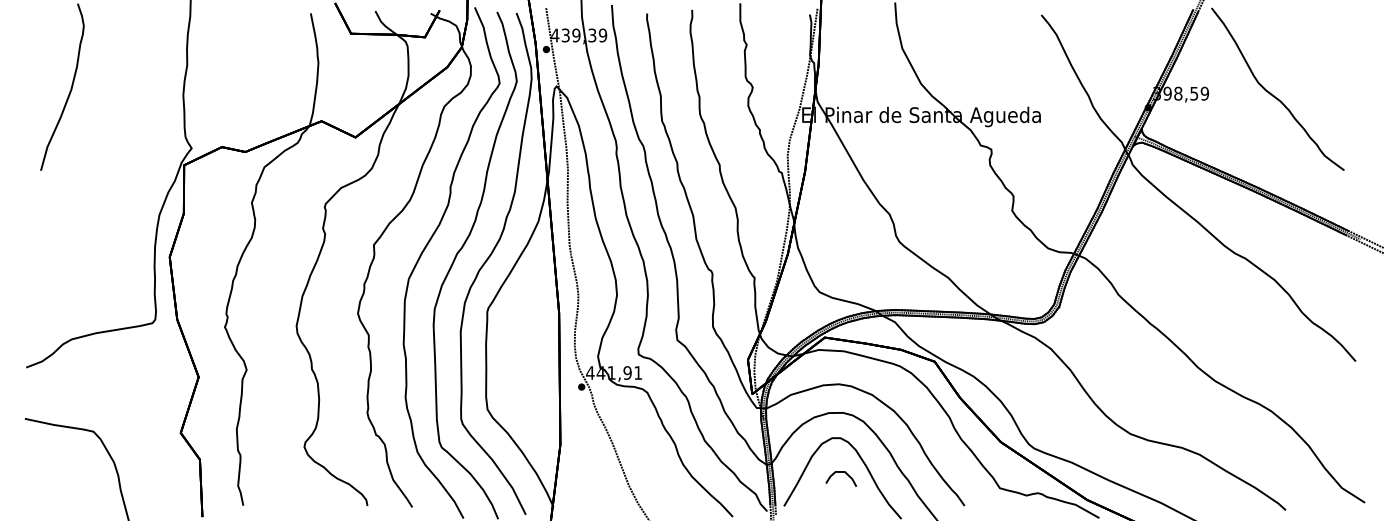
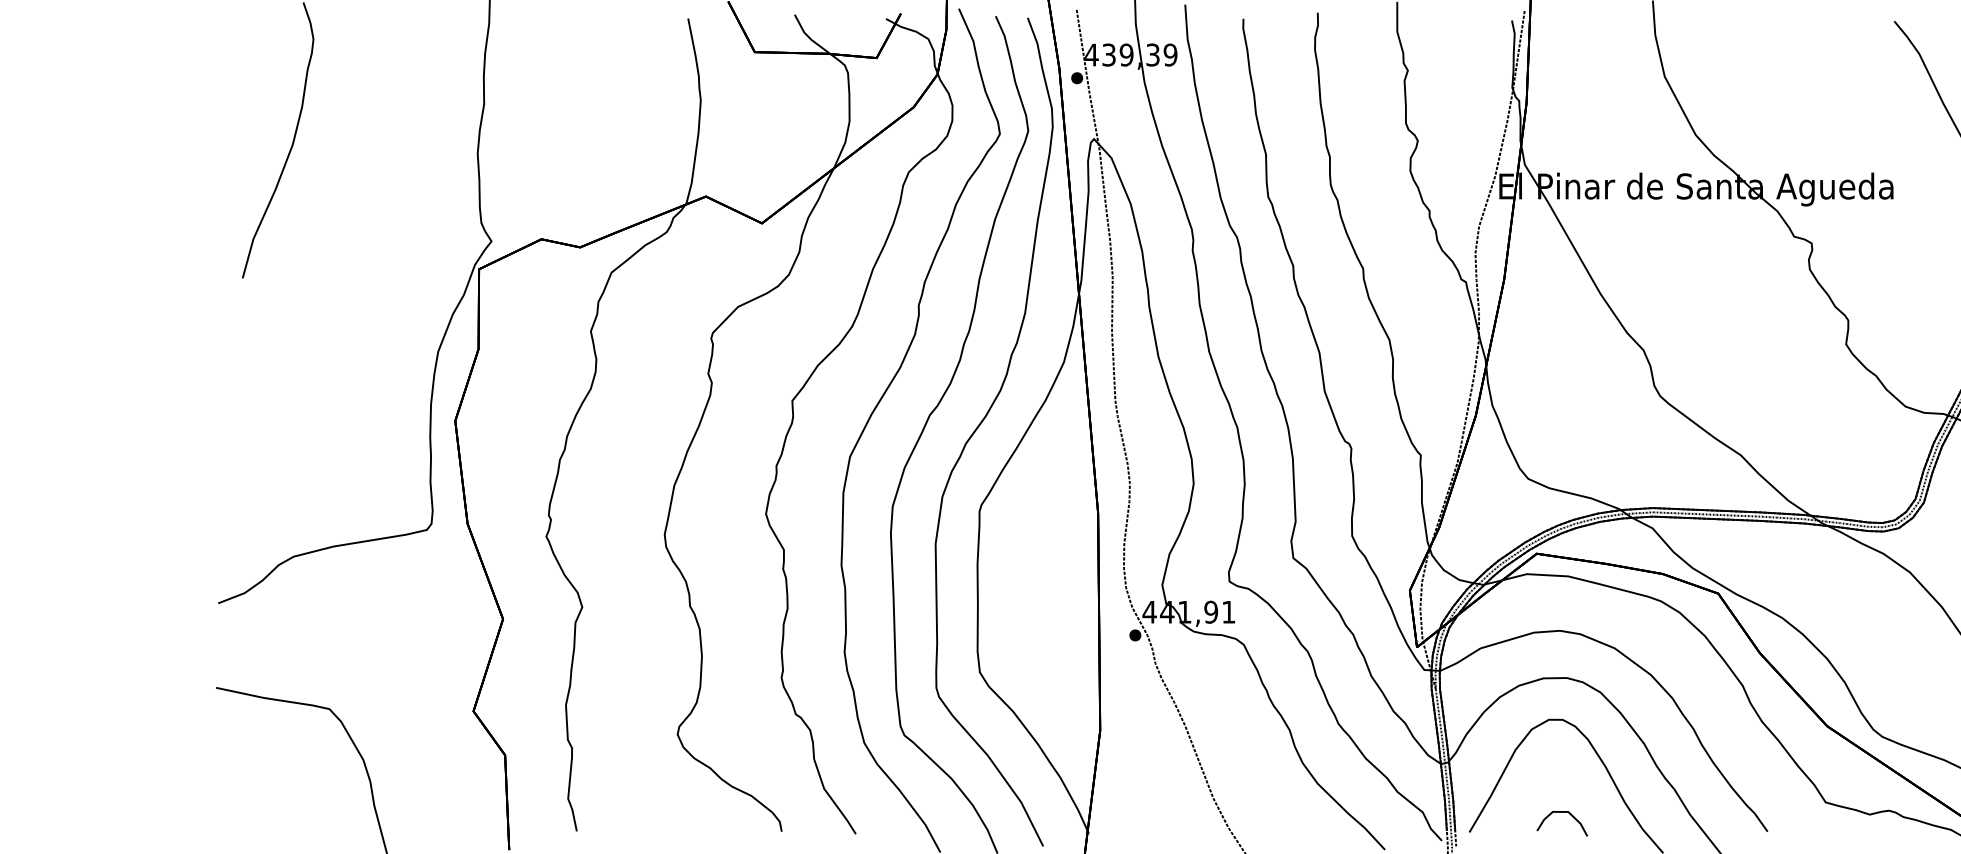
curve: (841, 472) -> (1562, 812), moved

